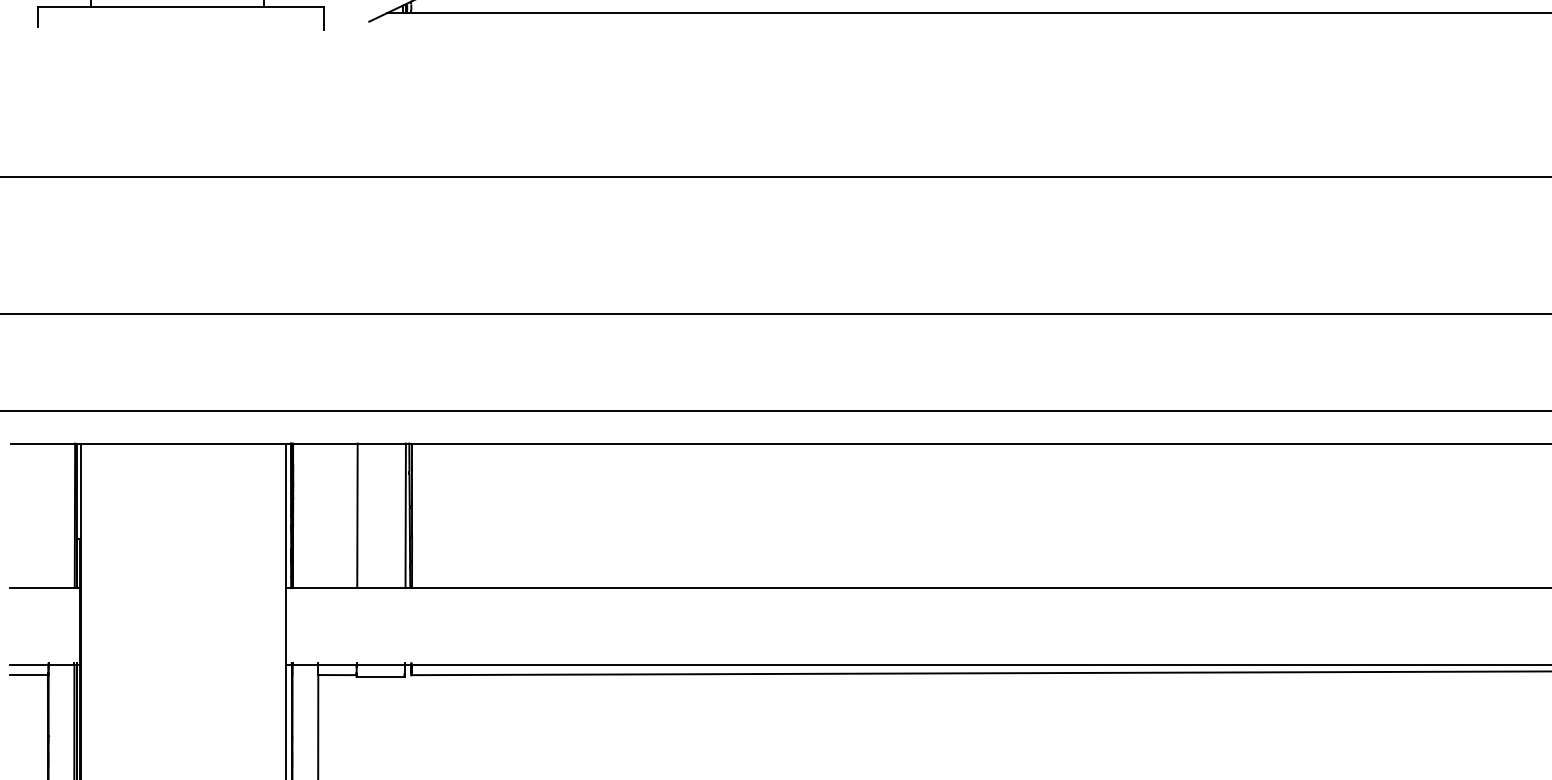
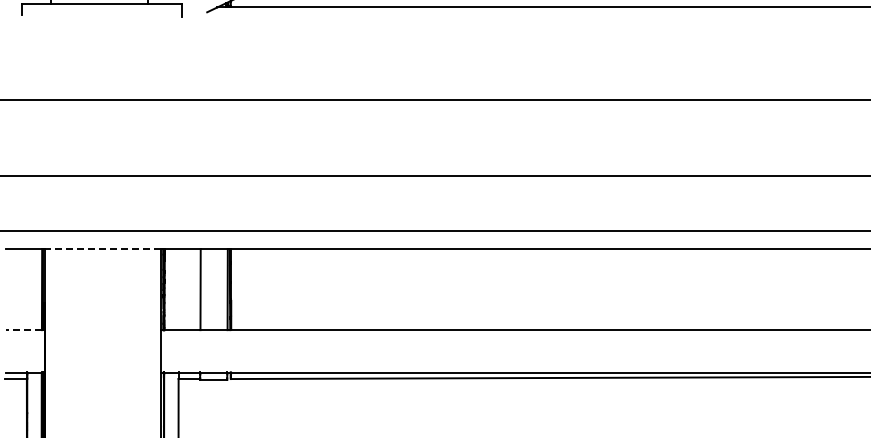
line: (182, 444) -> (102, 249), solid -> dashed
line: (41, 588) -> (23, 330), solid -> dashed

